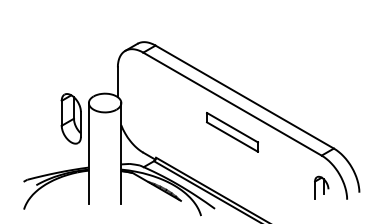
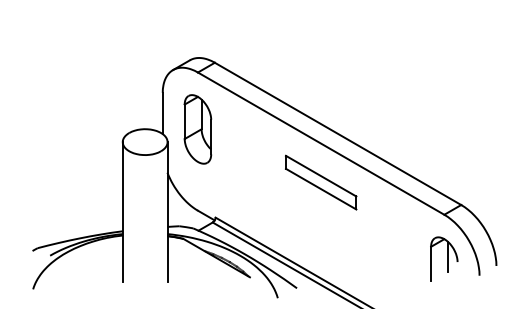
part: (70, 118) -> (196, 128), moved
part: (321, 187) -> (444, 258), size x1.43

